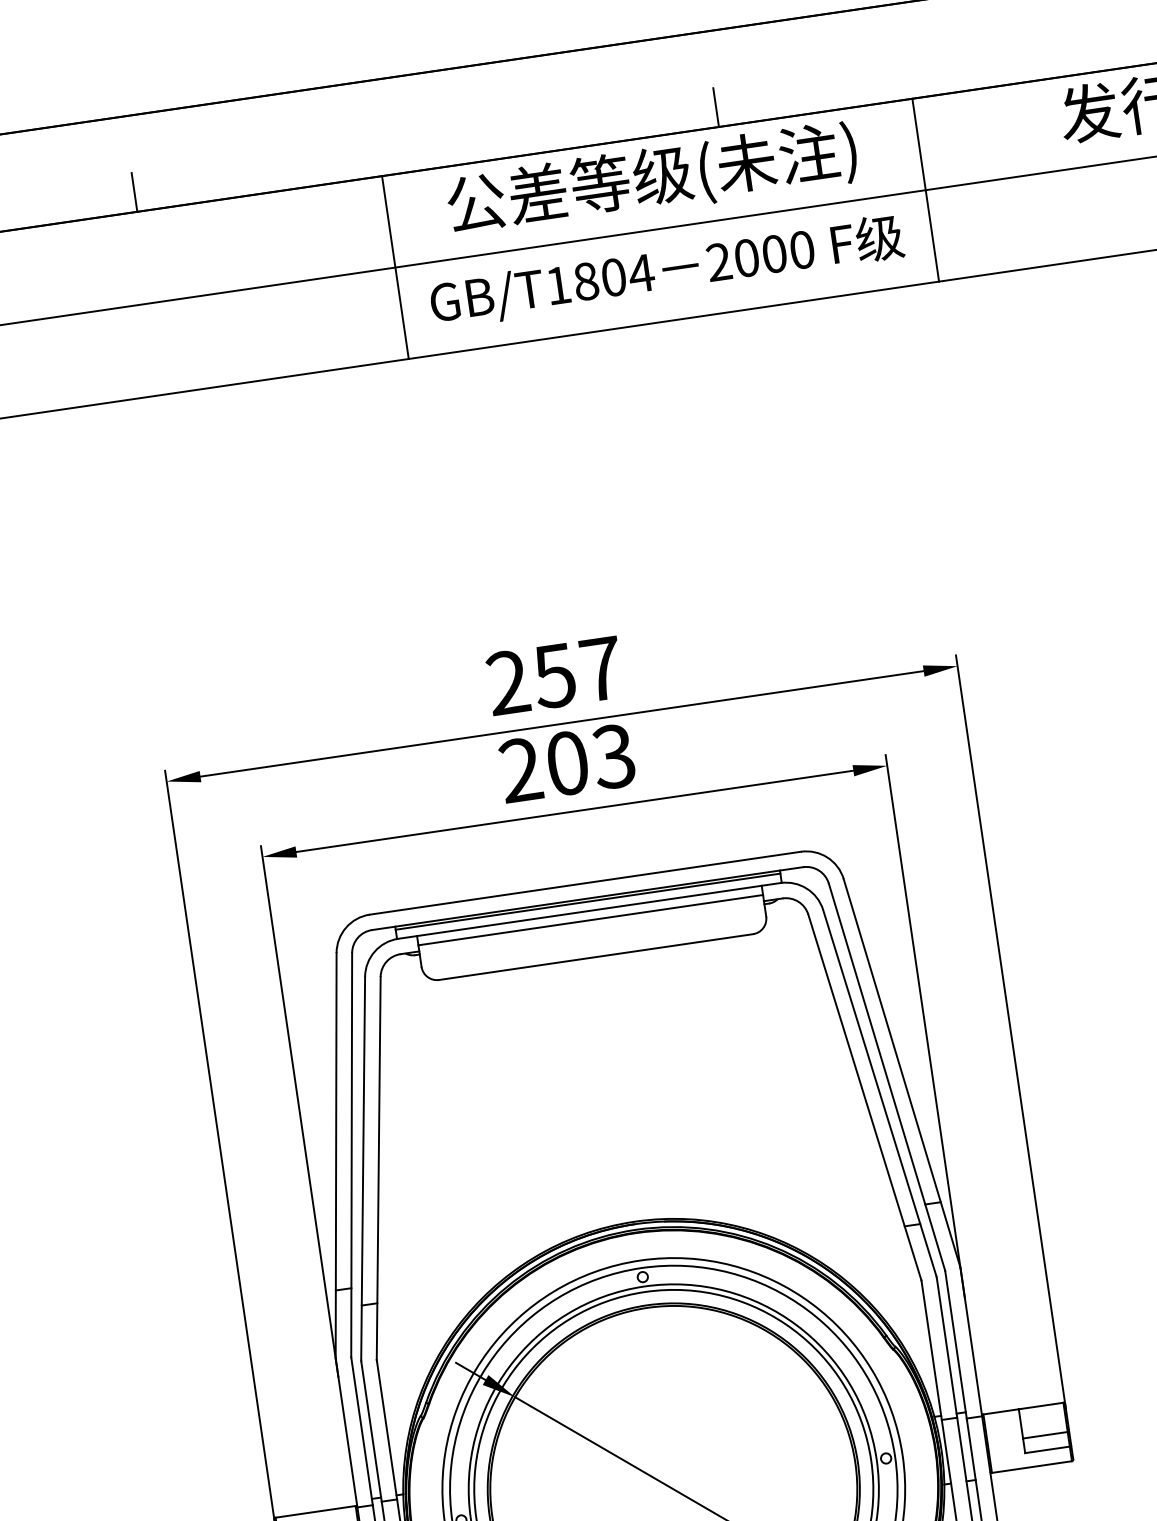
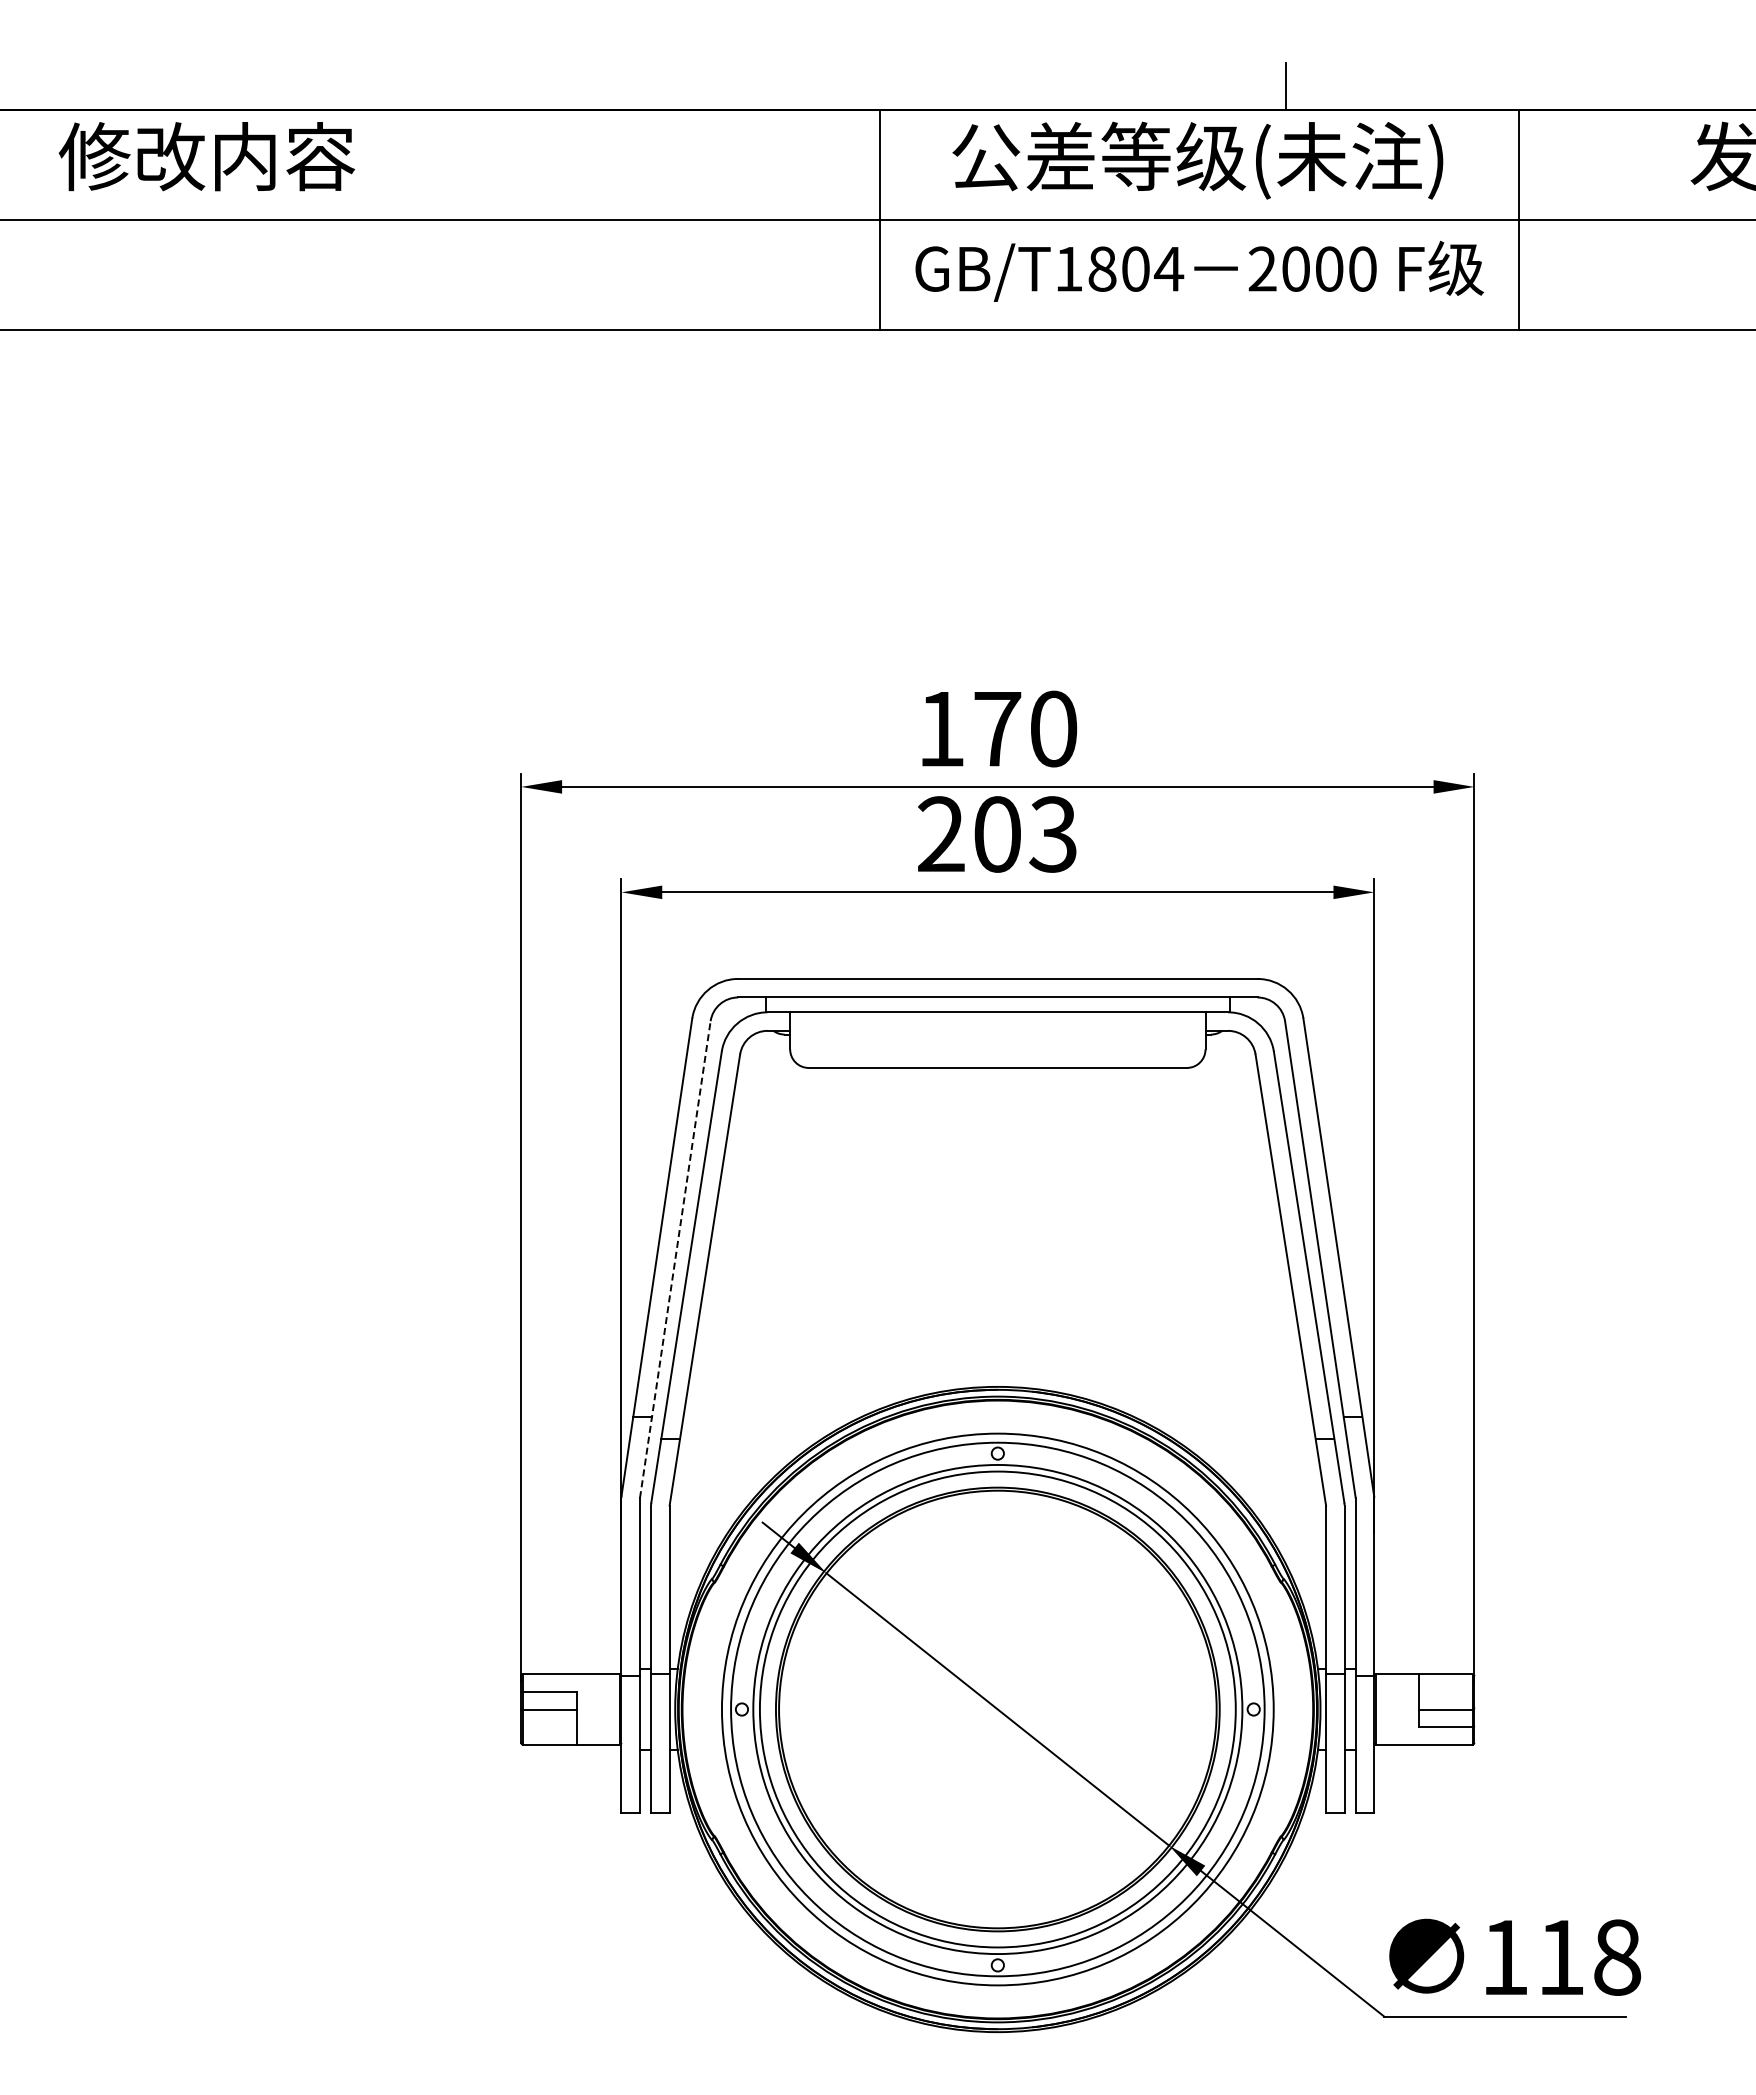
line: (134, 191) -> (584, 85), removed
text: (554, 675) -> (997, 728), 257 -> 170
line: (587, 901) -> (997, 1001), removed
line: (590, 920) -> (997, 1023), removed
line: (351, 1155) -> (675, 1259), solid -> dashed

